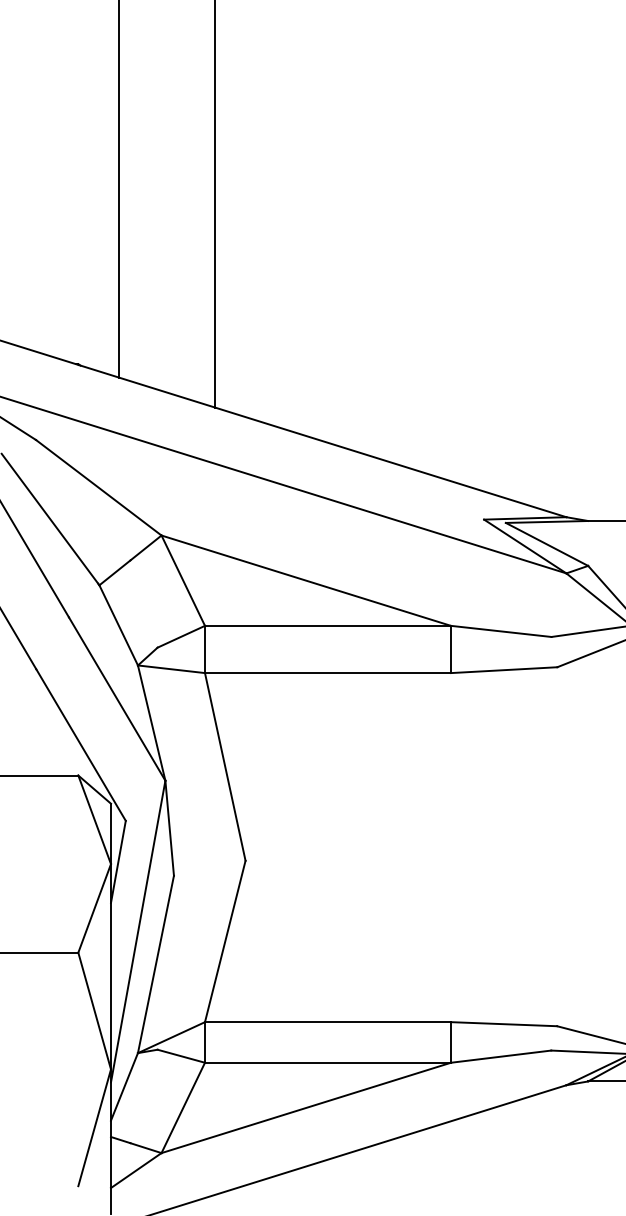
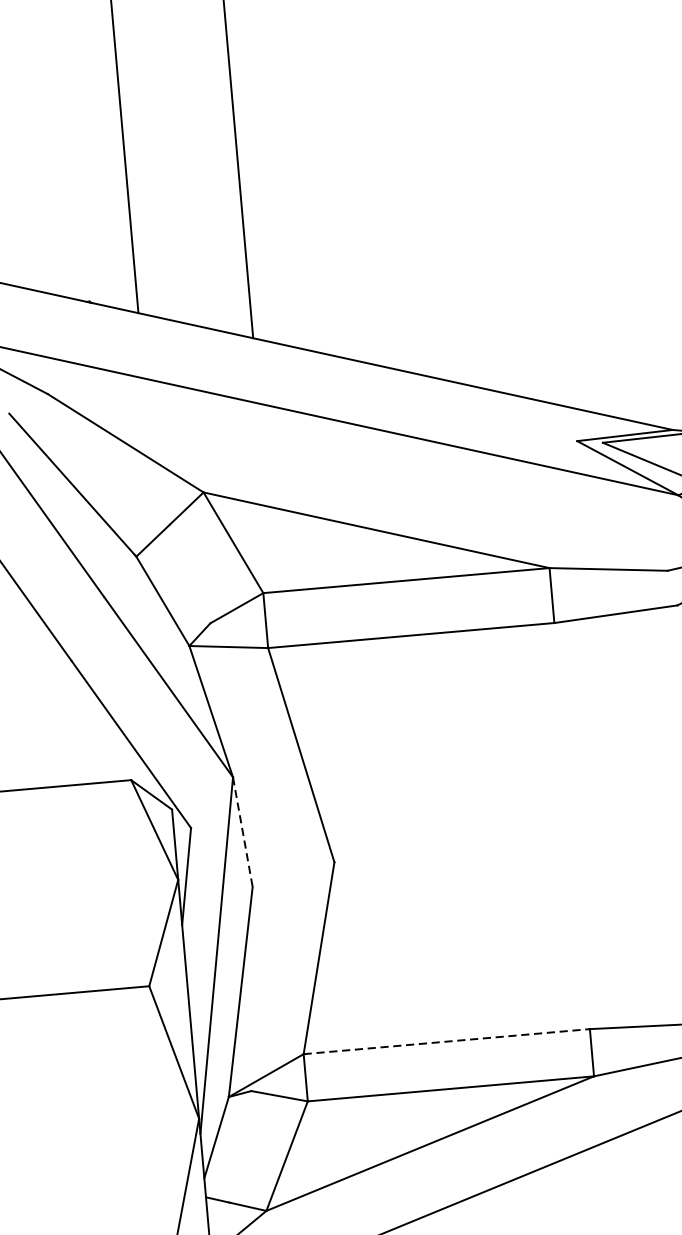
line: (169, 828) -> (242, 832), solid -> dashed
line: (328, 1022) -> (447, 1041), solid -> dashed

